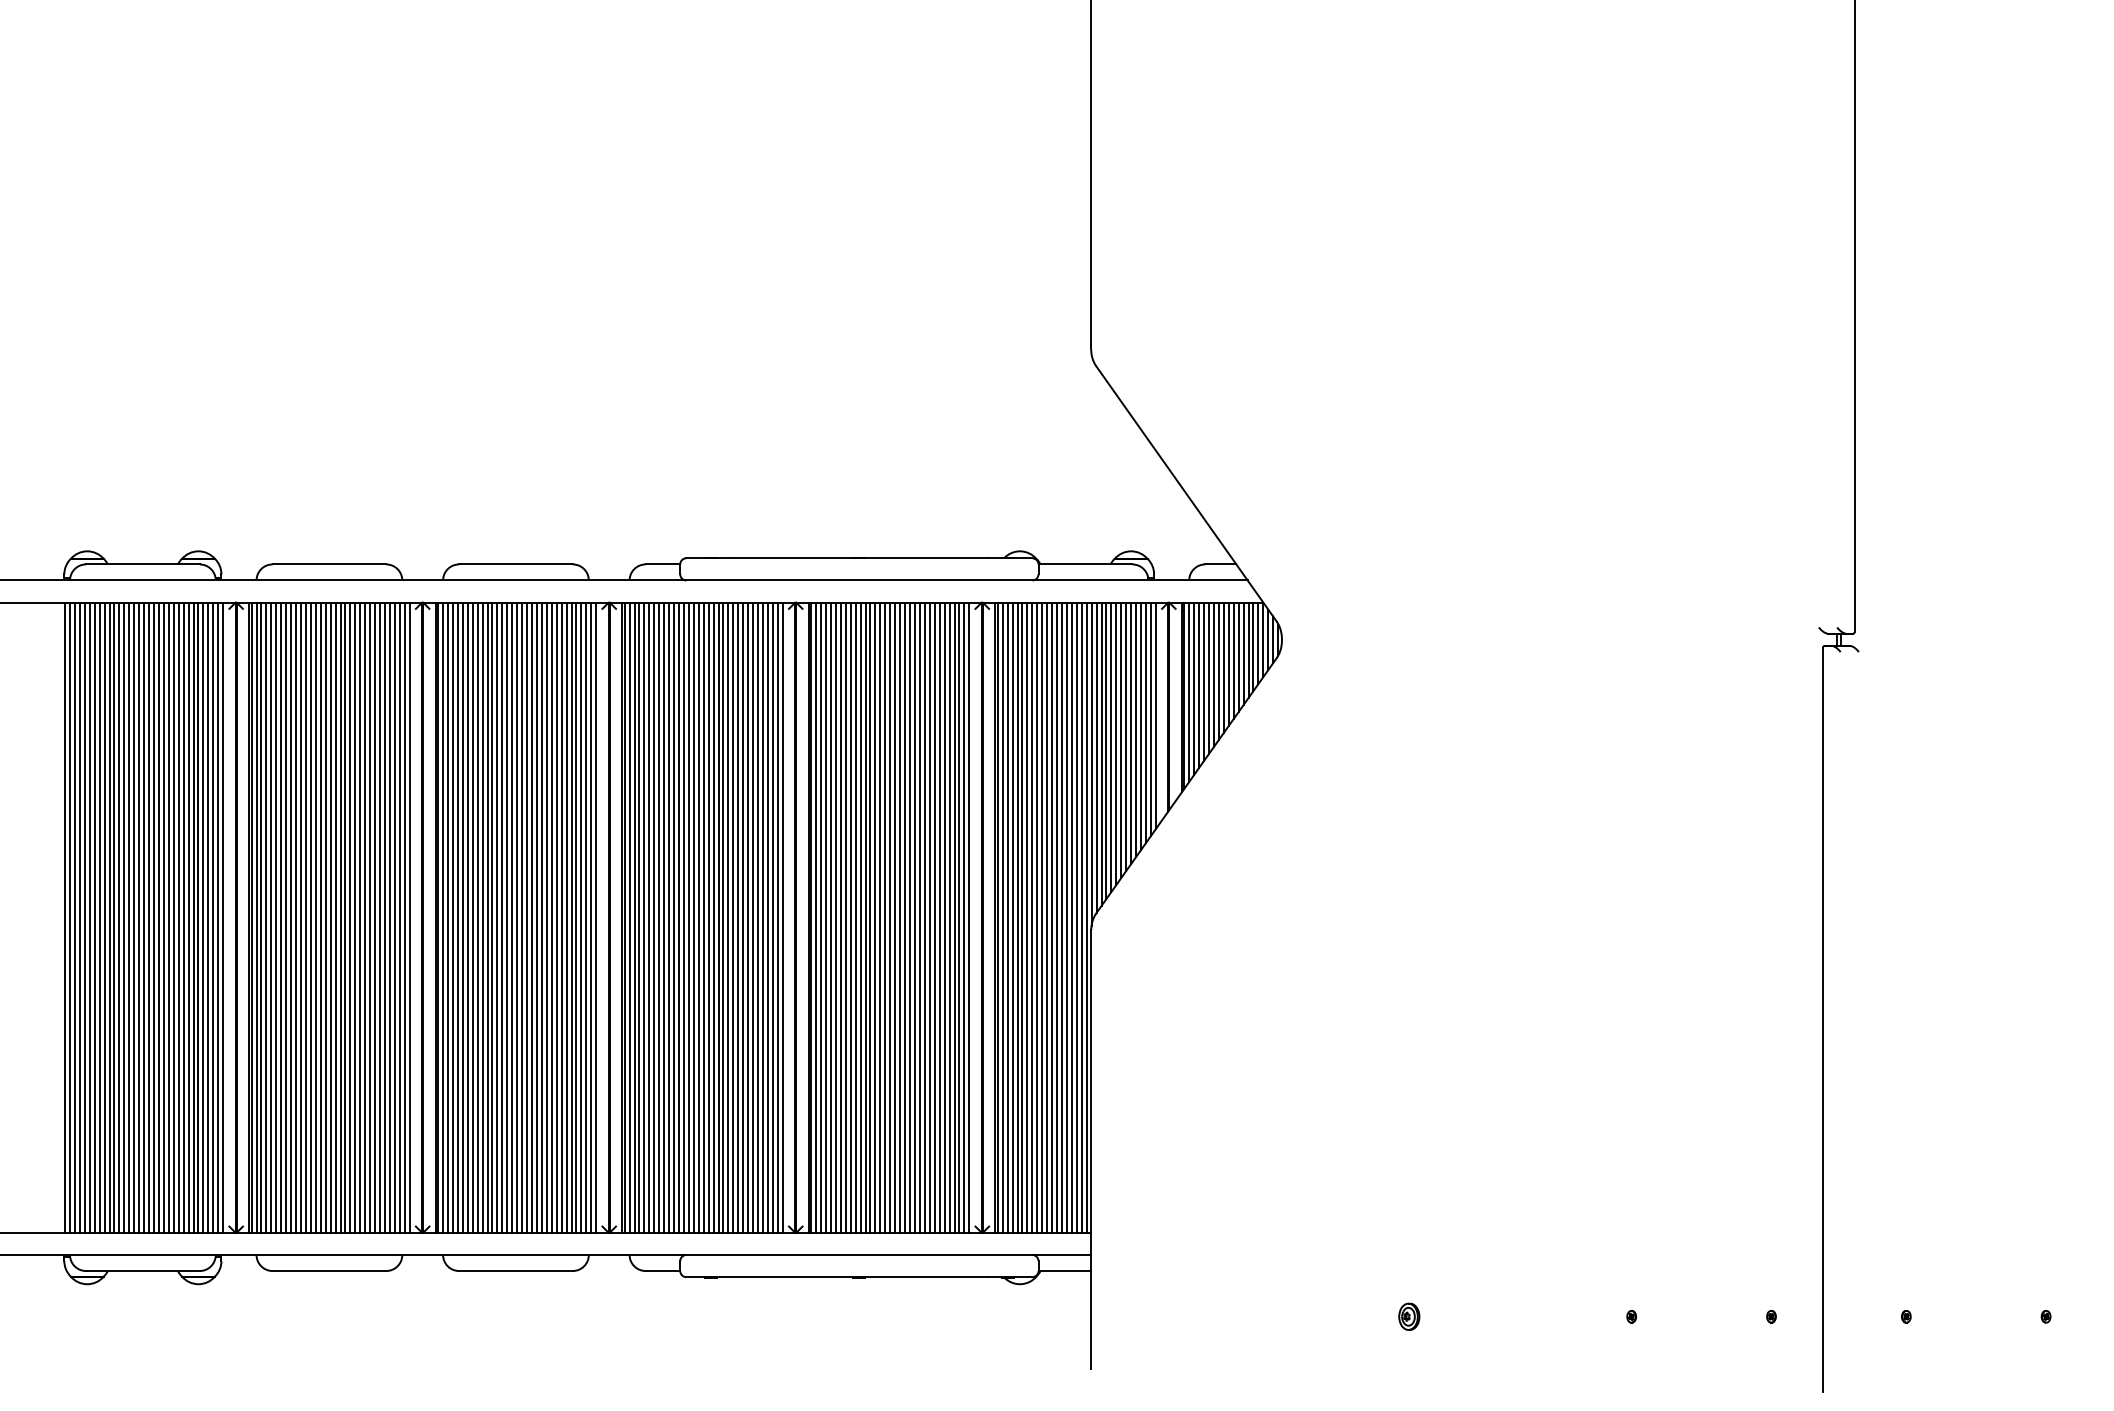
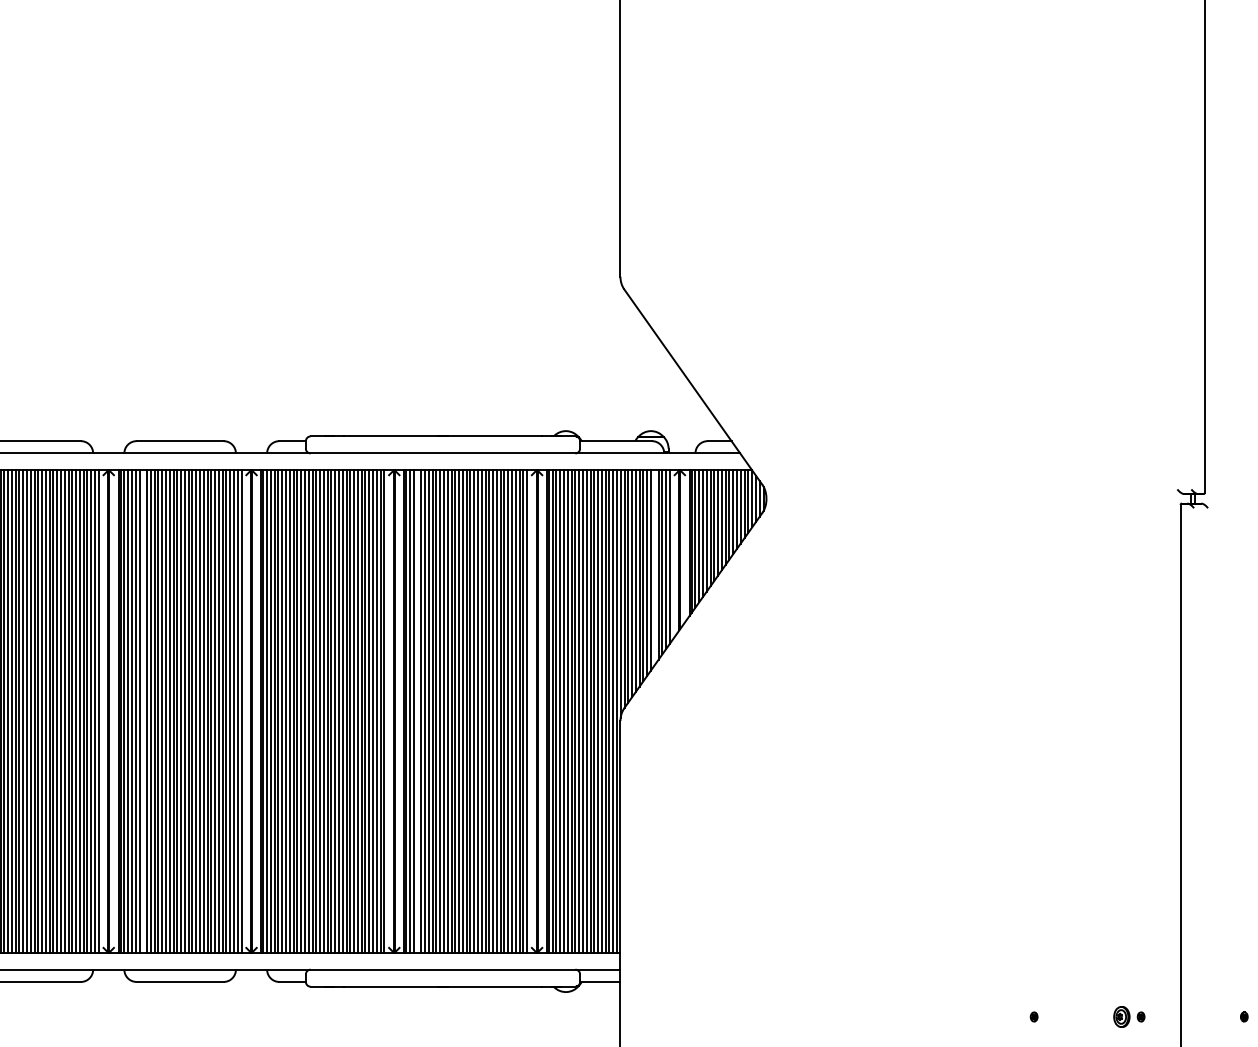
line: (1136, 729) -> (655, 567), removed
line: (467, 917) -> (143, 711), removed
line: (826, 917) -> (417, 711), removed
part: (1409, 1316) -> (1122, 1016), moved

